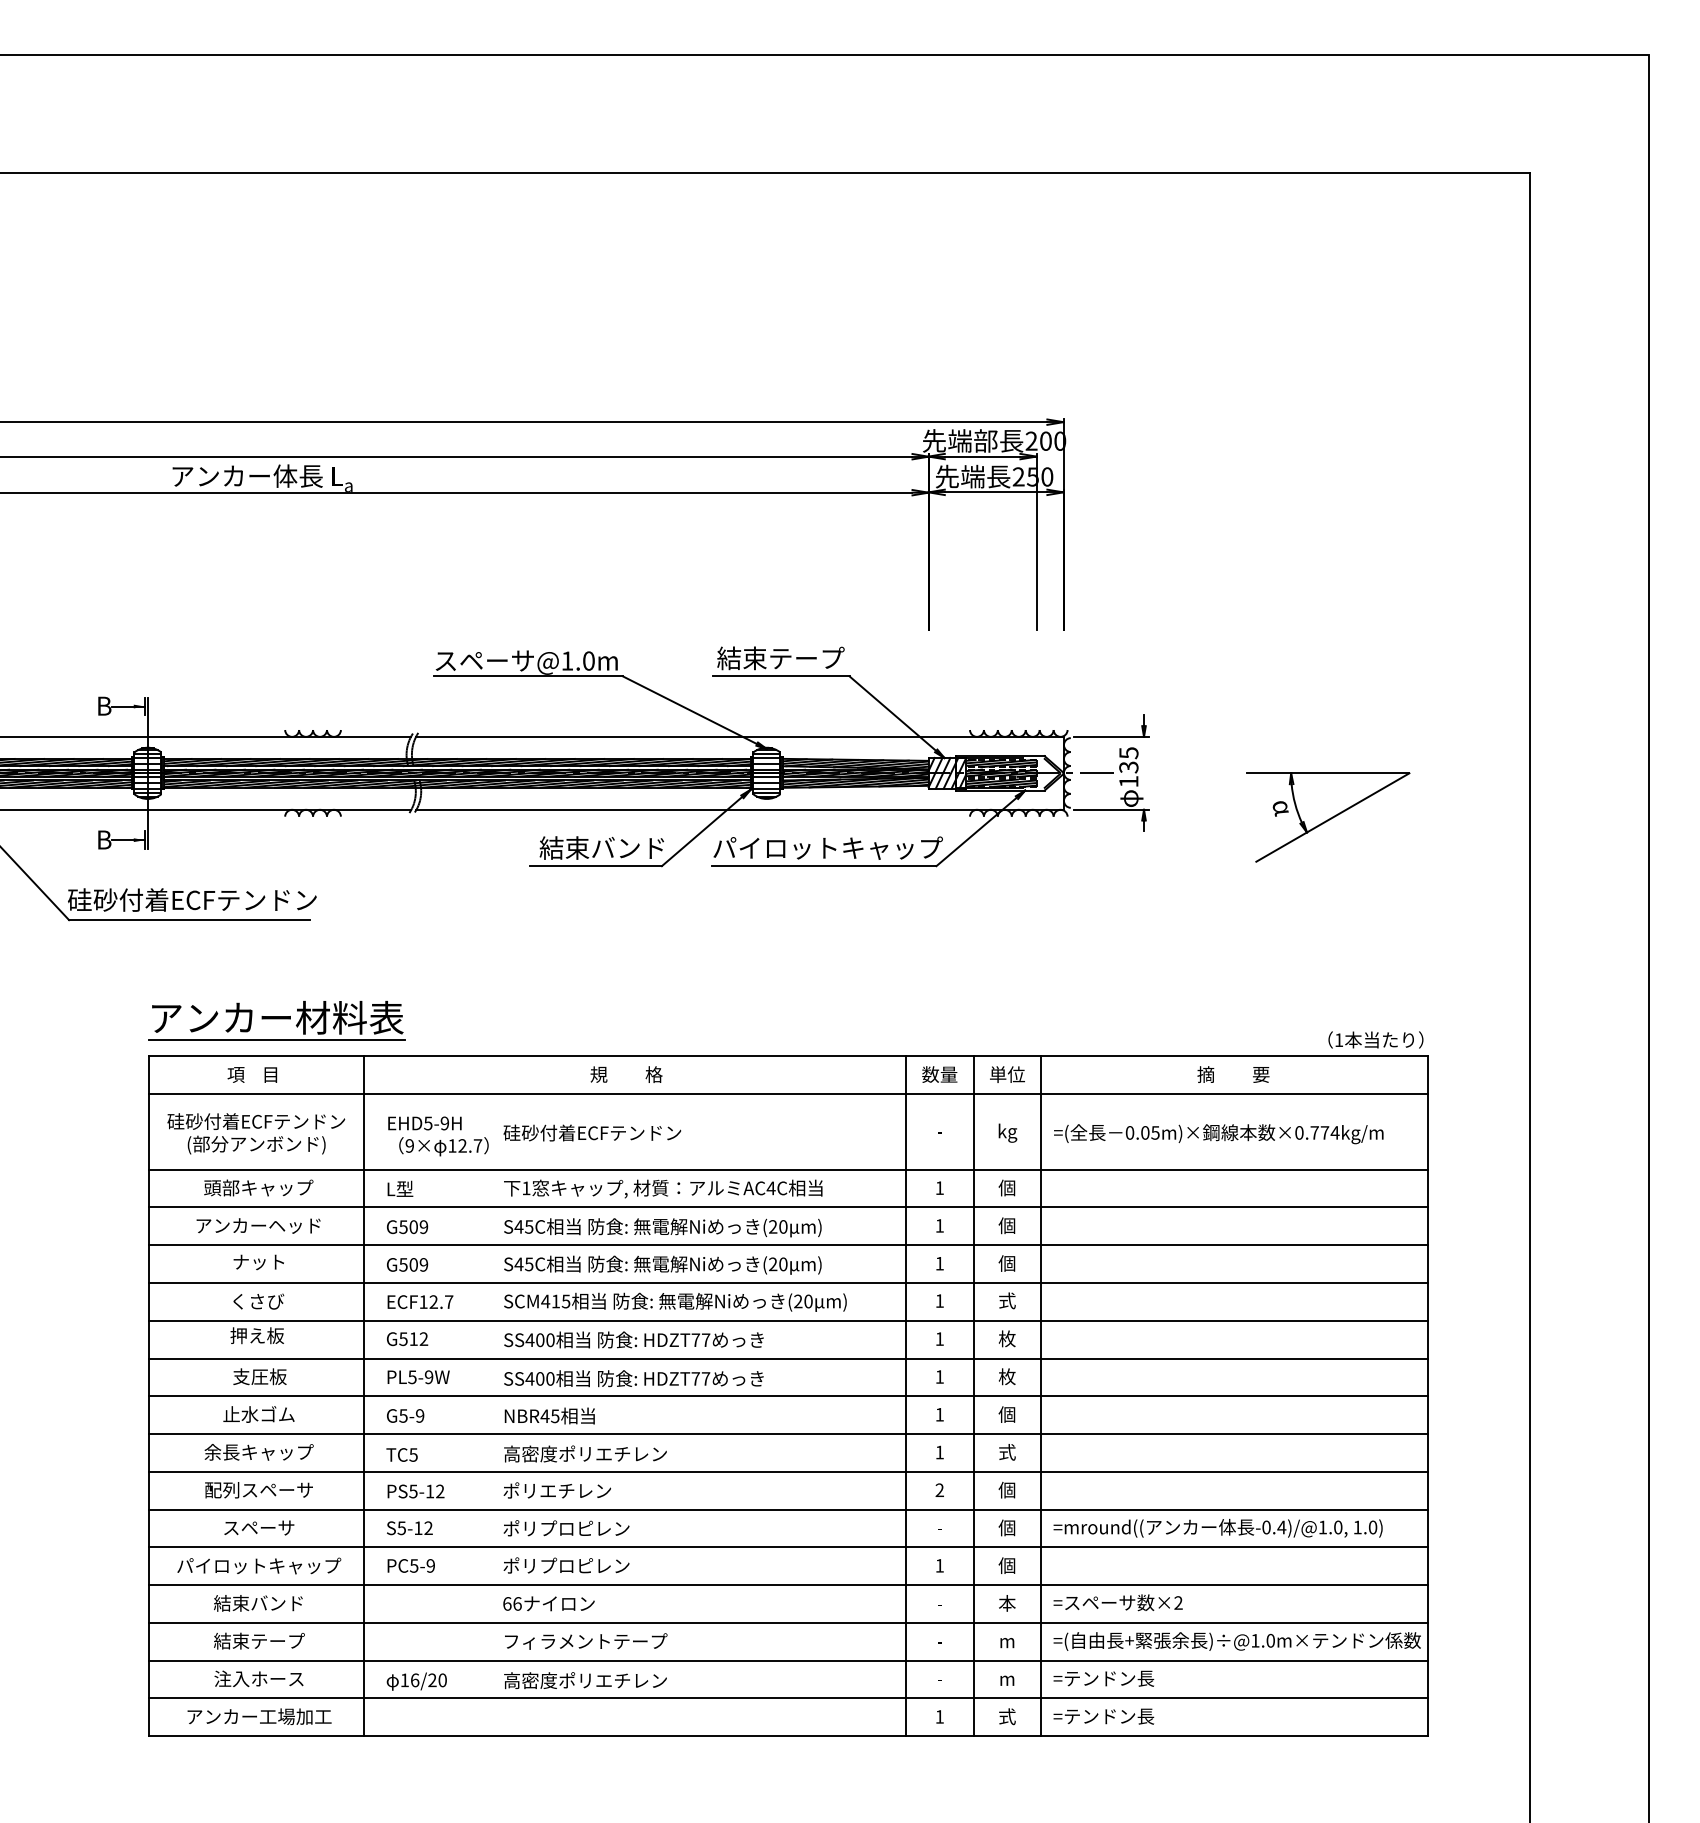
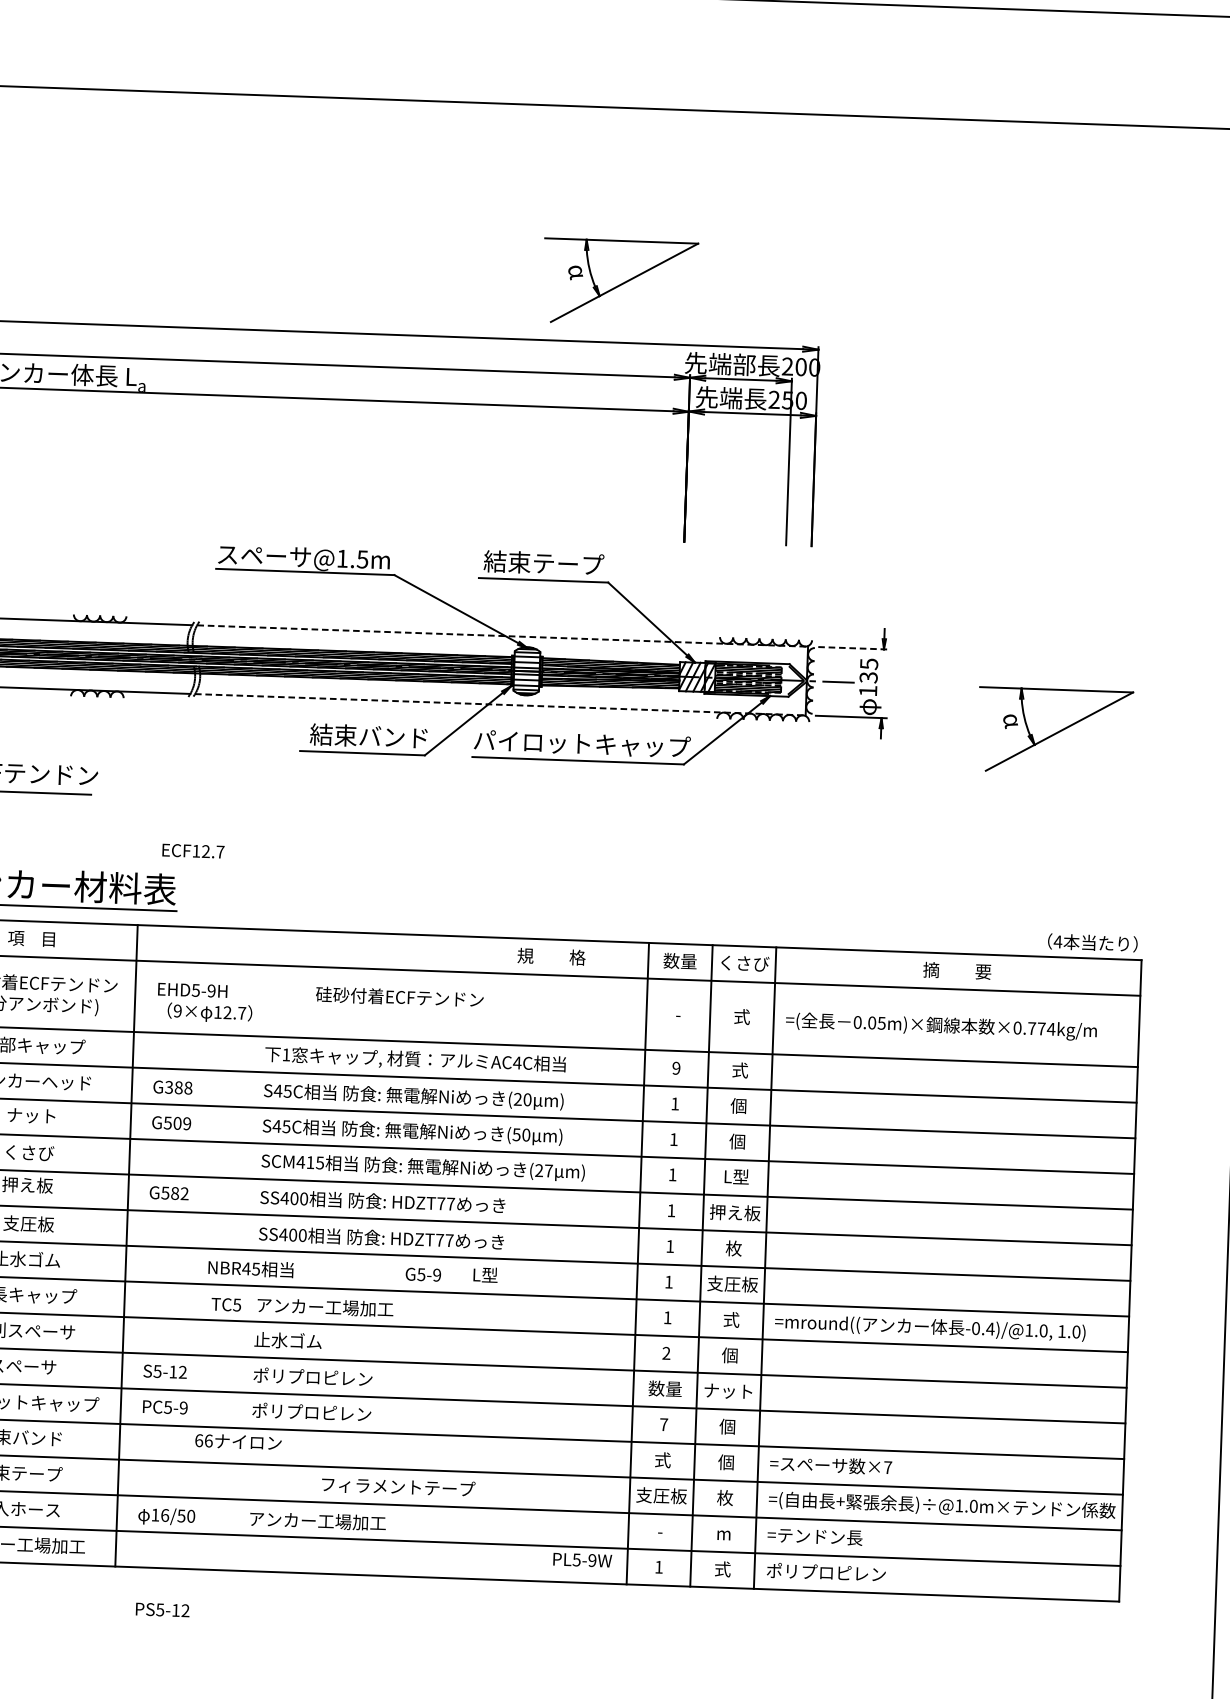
part: (851, 358) -> (620, 282), added
text: (588, 660) -> (362, 558), @1.0m -> @1.5m
line: (739, 736) -> (502, 635), solid -> dashed
line: (1111, 736) -> (853, 647), solid -> dashed
line: (739, 809) -> (499, 704), solid -> dashed
text: (1338, 1039) -> (1057, 941), 1 -> 4
text: (626, 1074) -> (551, 956), moved
text: (1008, 1074) -> (745, 963), 単位 -> くさび
text: (592, 1132) -> (399, 996), moved
text: (1007, 1132) -> (742, 1018), kg -> 式
text: (1006, 1187) -> (739, 1069), 個 -> 式
text: (400, 1188) -> (485, 1274), moved
text: (939, 1188) -> (676, 1068), 1 -> 9
text: (413, 1227) -> (178, 1088), G509 -> G388
text: (772, 1264) -> (516, 1134), (20 -> (50
text: (1007, 1300) -> (736, 1176), 式 -> L型
text: (420, 1301) -> (193, 850), moved
text: (808, 1301) -> (548, 1170), (20 -> (27
text: (1007, 1338) -> (735, 1212), 枚 -> 押え板
text: (413, 1339) -> (174, 1193), G512 -> G582
text: (418, 1377) -> (582, 1560), moved
text: (1006, 1414) -> (731, 1284), 個 -> 支圧板
text: (405, 1415) -> (423, 1274), moved
text: (549, 1415) -> (250, 1268), moved
text: (585, 1453) -> (333, 1307), 高密度ポリエチレン -> アンカー工場加工
text: (401, 1454) -> (225, 1304), moved
text: (557, 1490) -> (305, 1341), ポリエチレン -> 止水ゴム
text: (415, 1491) -> (162, 1609), moved
text: (939, 1527) -> (664, 1388), - -> 数量
text: (1006, 1527) -> (728, 1390), 個 -> ナット
text: (1217, 1527) -> (929, 1326), moved
text: (939, 1565) -> (663, 1424), 1 -> 7
text: (1178, 1602) -> (888, 1467), ×2 -> ×7
text: (548, 1603) -> (238, 1441), moved
text: (939, 1603) -> (662, 1460), - -> 式
text: (1006, 1603) -> (725, 1462), 本 -> 個
text: (939, 1640) -> (661, 1495), - -> 支圧板
text: (1006, 1640) -> (724, 1497), m -> 枚
text: (586, 1641) -> (398, 1486), moved
text: (432, 1680) -> (181, 1516), 16/20 -> 16/50
text: (585, 1680) -> (325, 1521), 高密度ポリエチレン -> アンカー工場加工
text: (1116, 1715) -> (825, 1571), =テンドン長 -> ポリプロピレン

